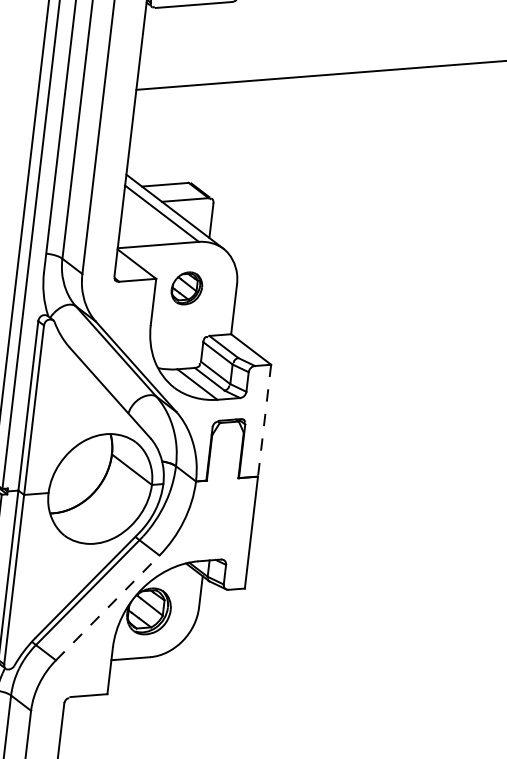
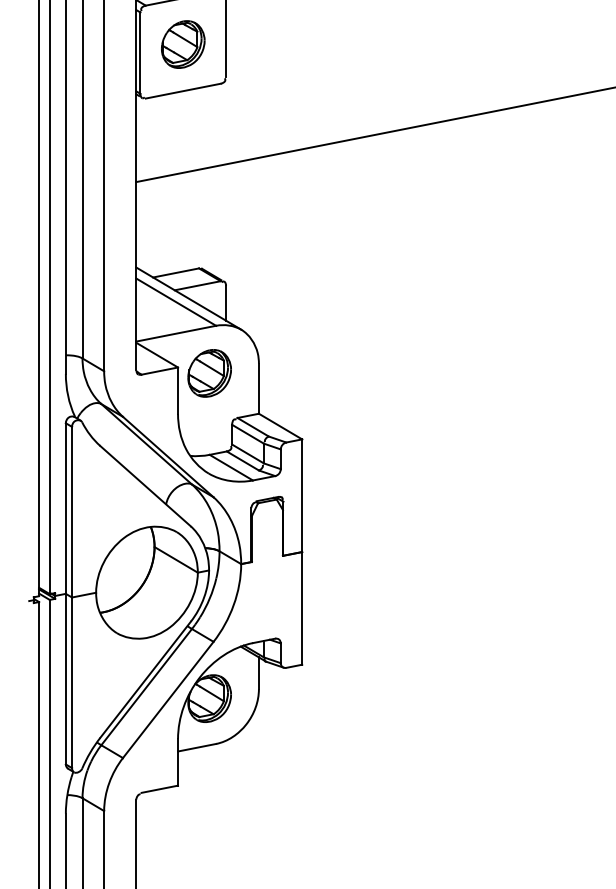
part: (186, 288) -> (209, 373), size x1.43
line: (264, 421) -> (302, 496), dashed -> solid
line: (108, 607) -> (168, 699), dashed -> solid

